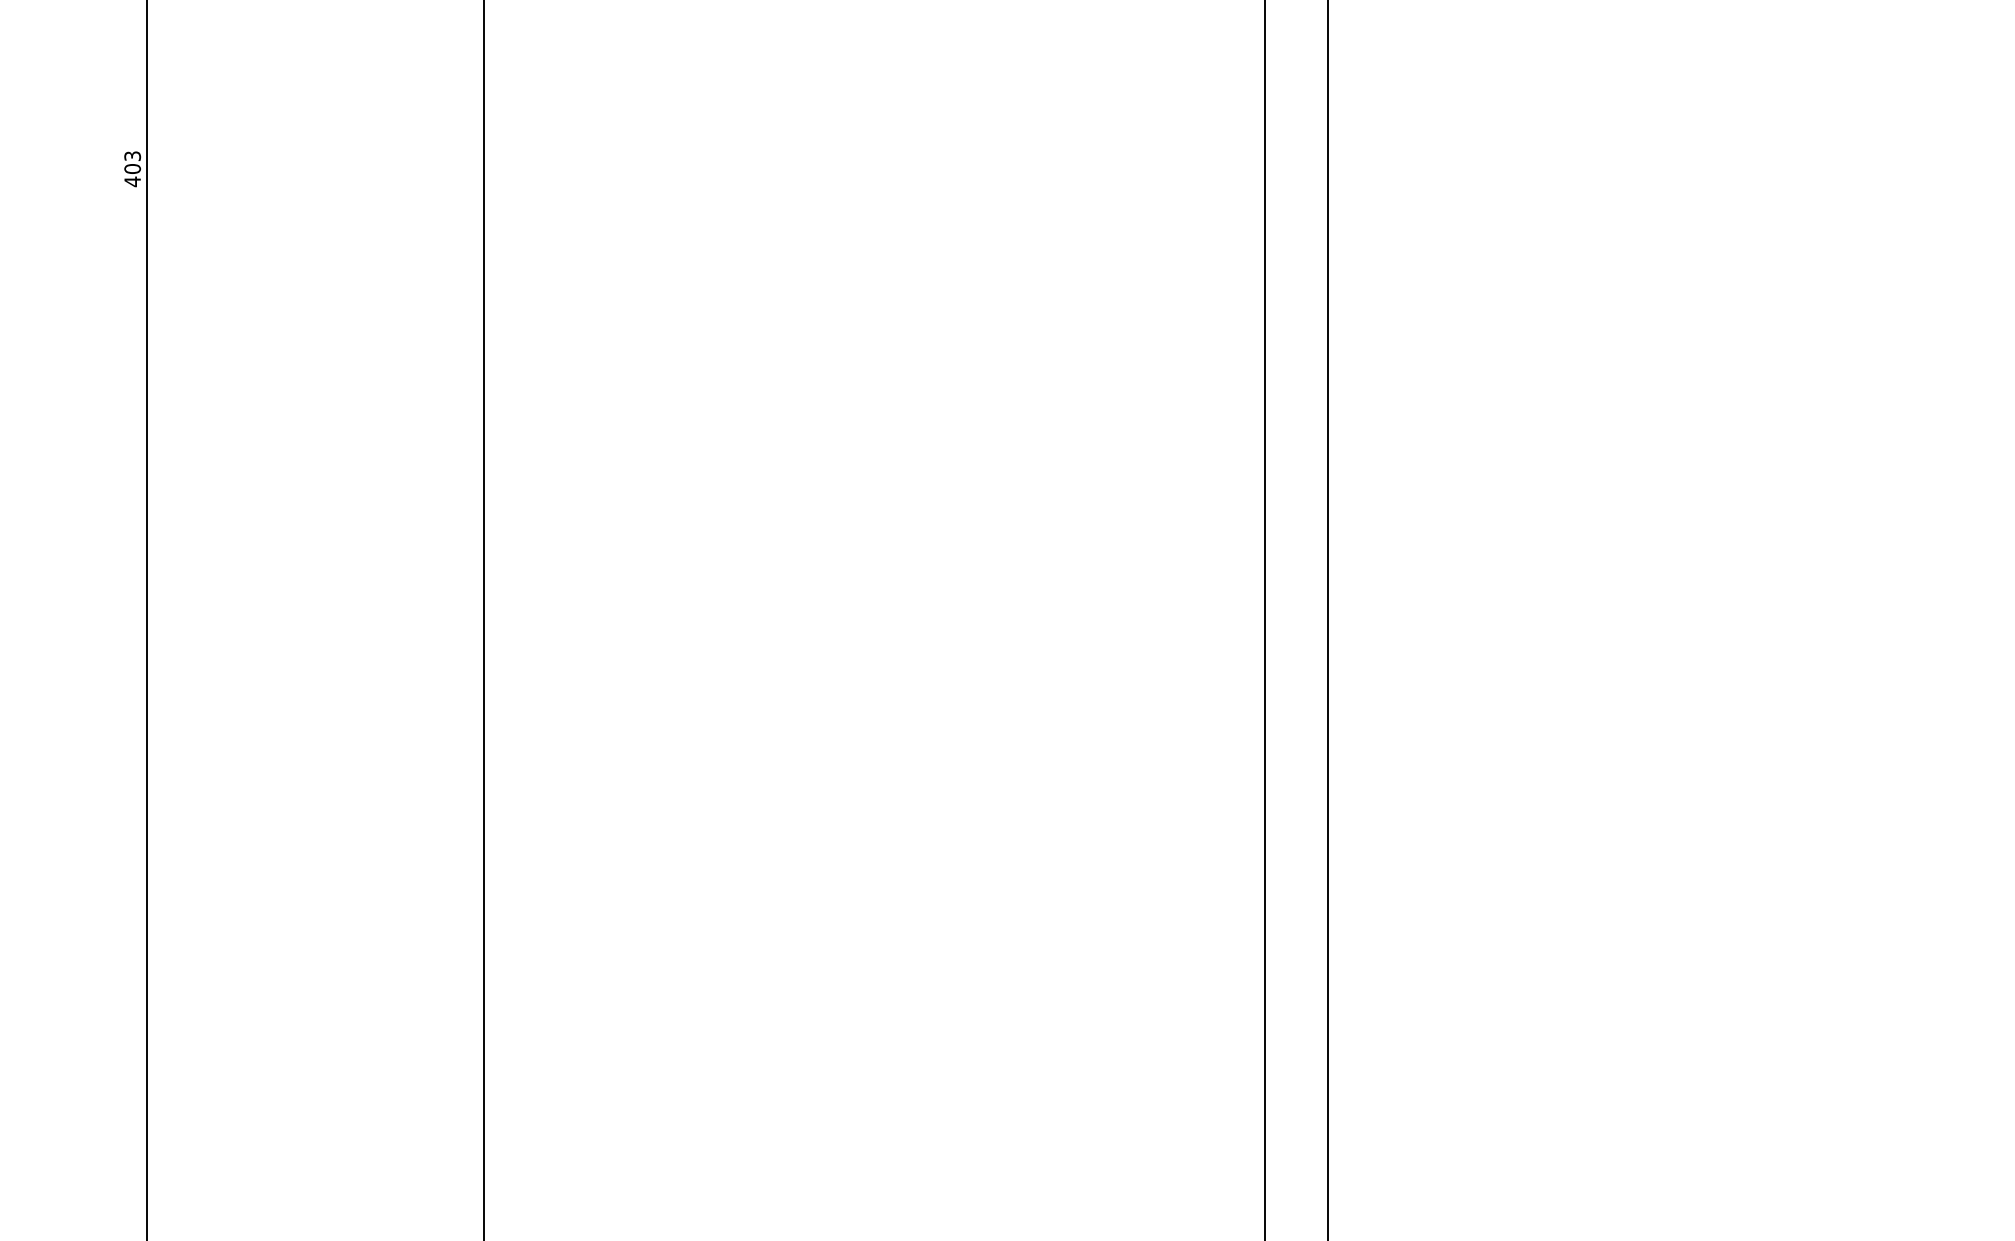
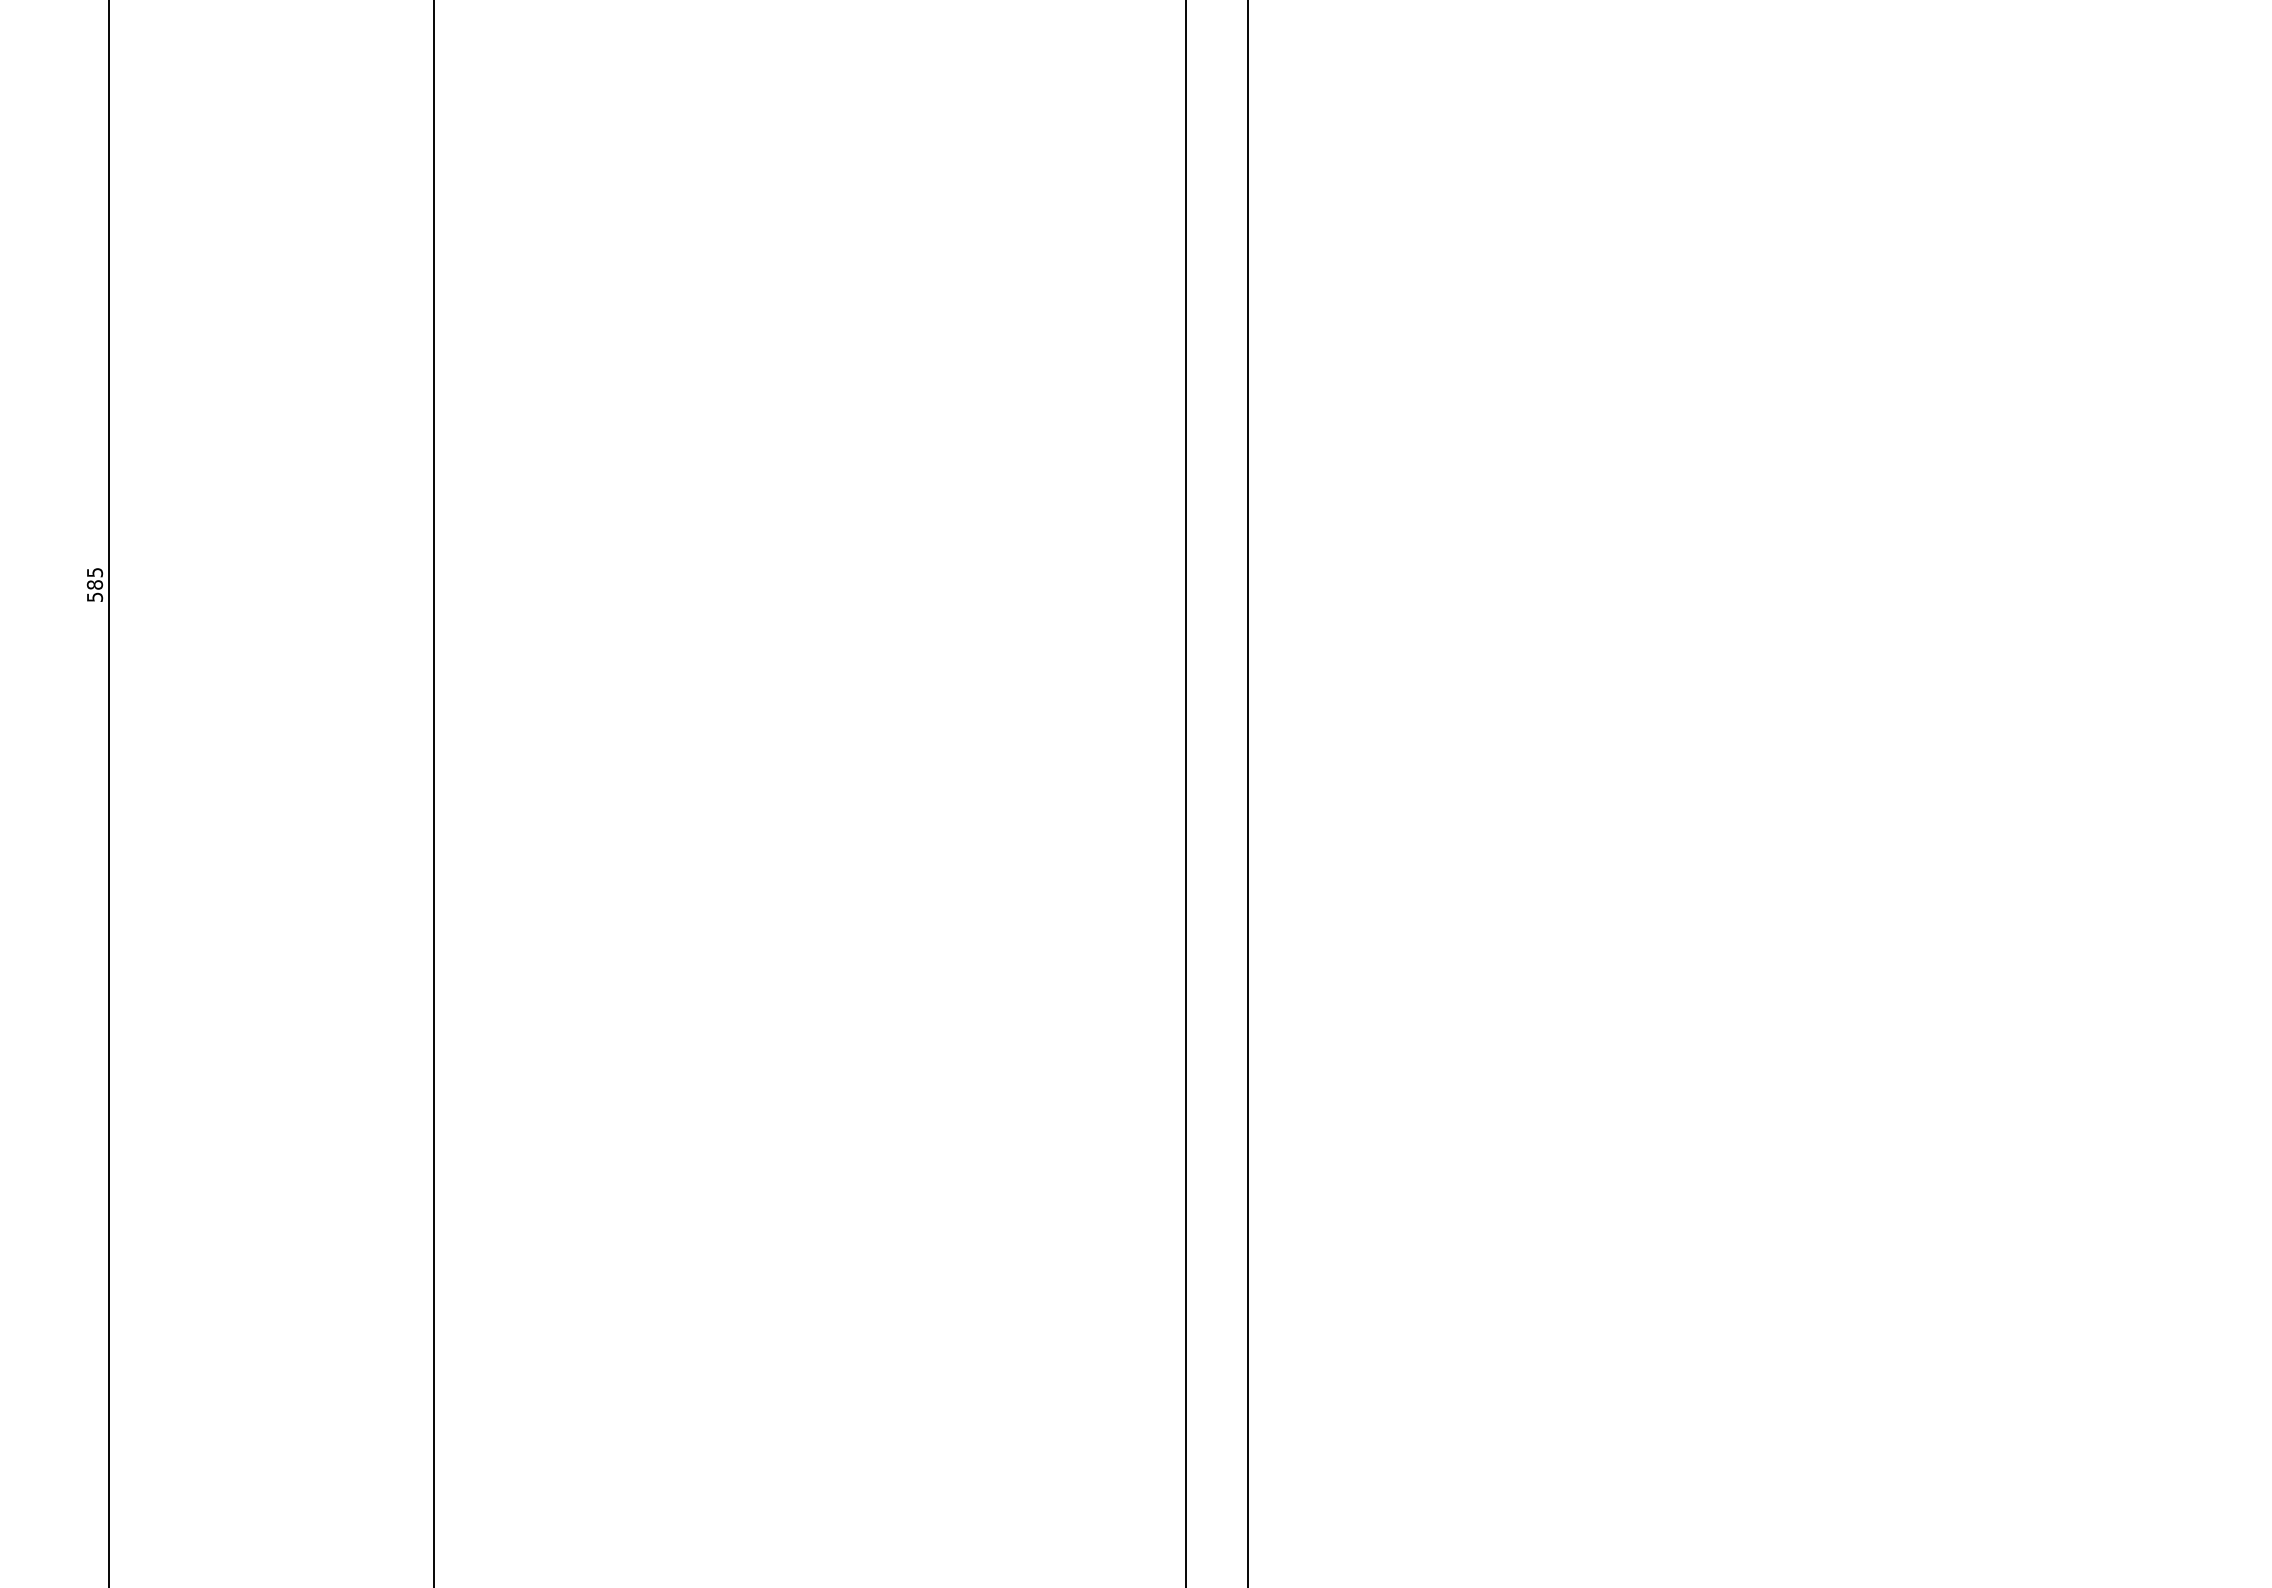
text: (132, 169) -> (94, 585), 403 -> 585

